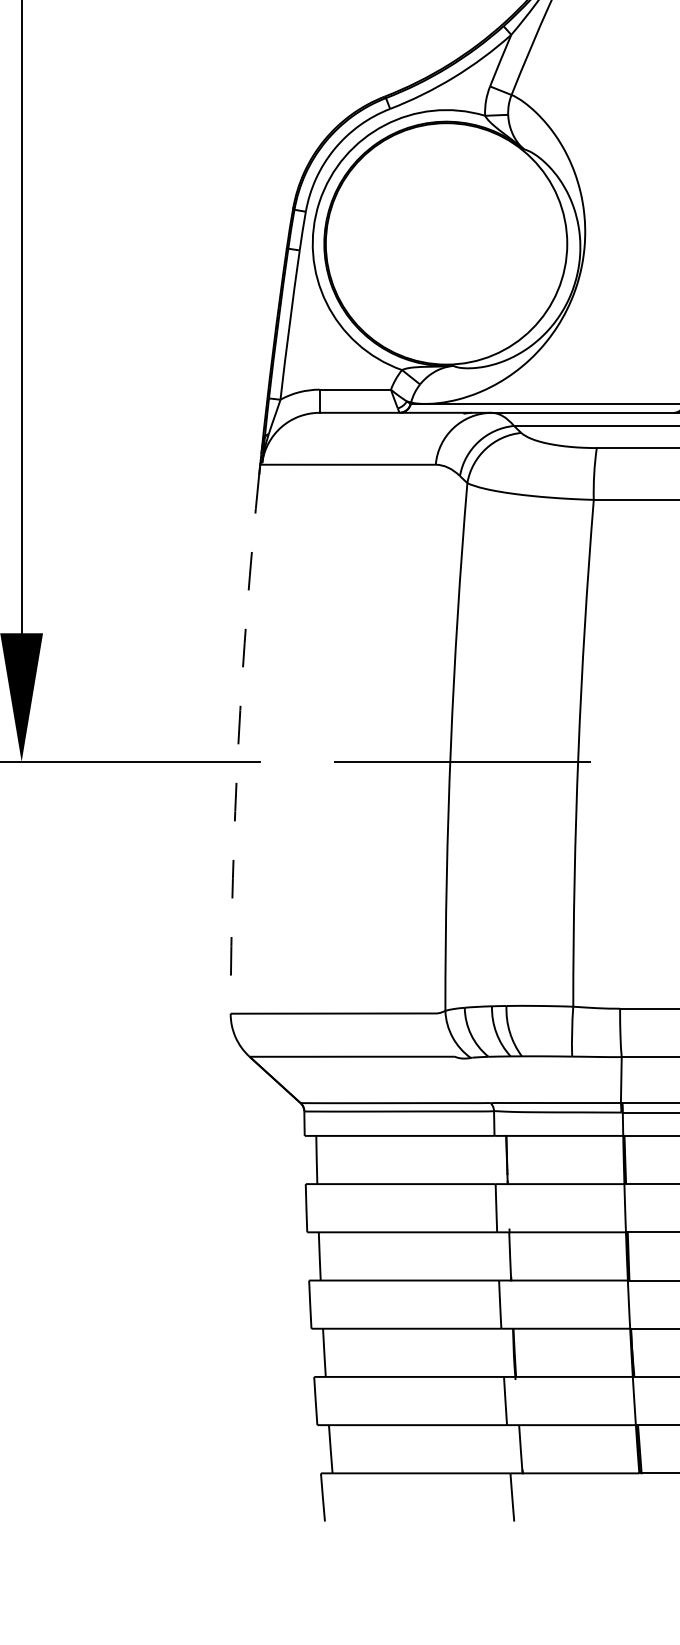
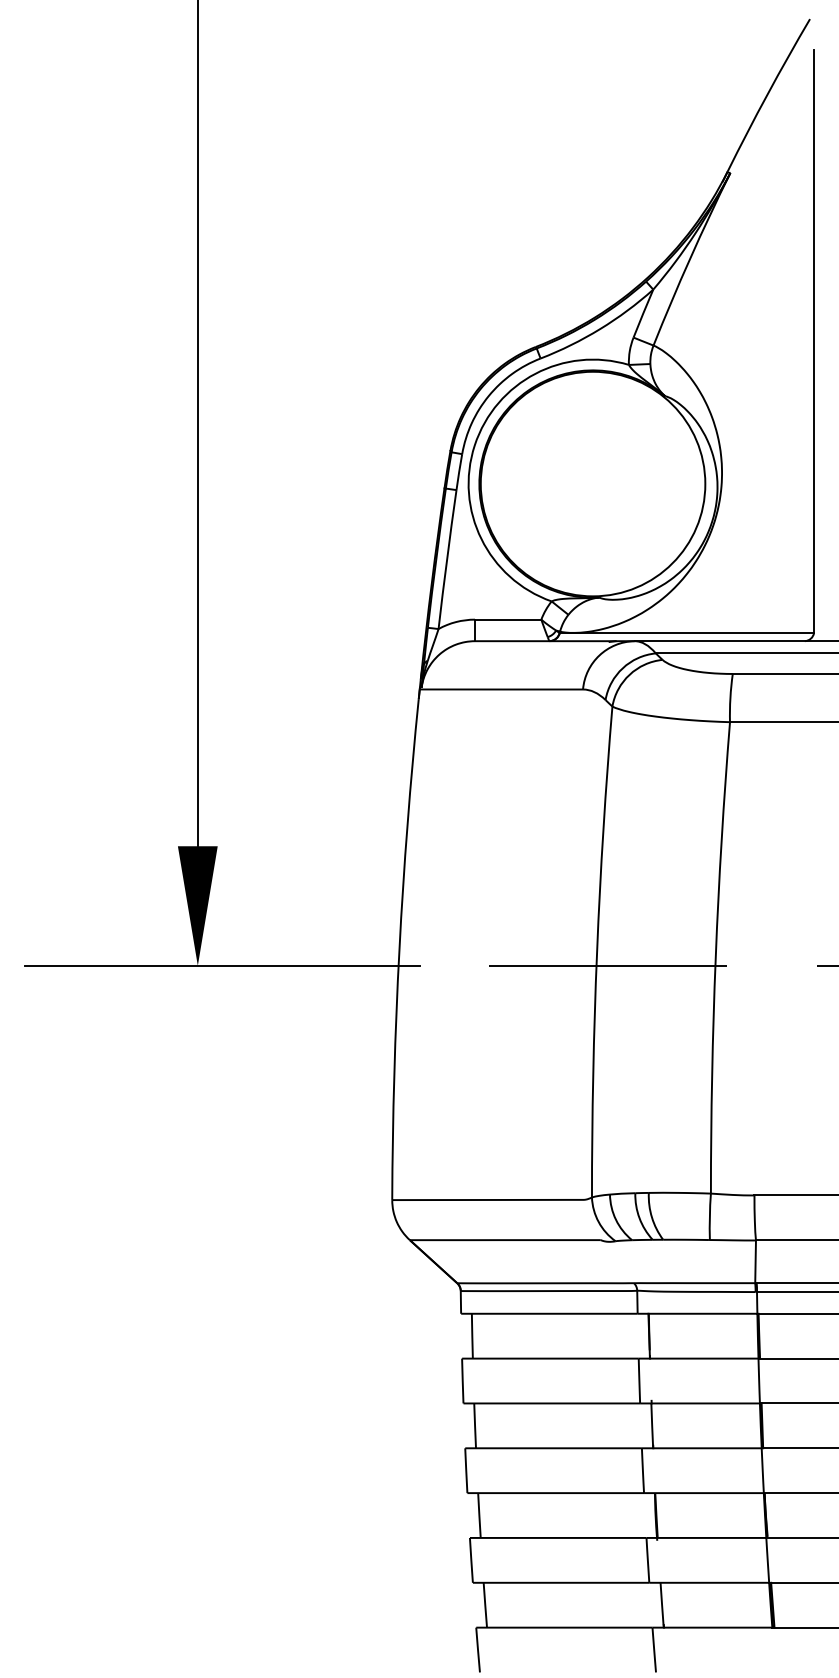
arc: (238, 744) -> (399, 949), dashed -> solid

